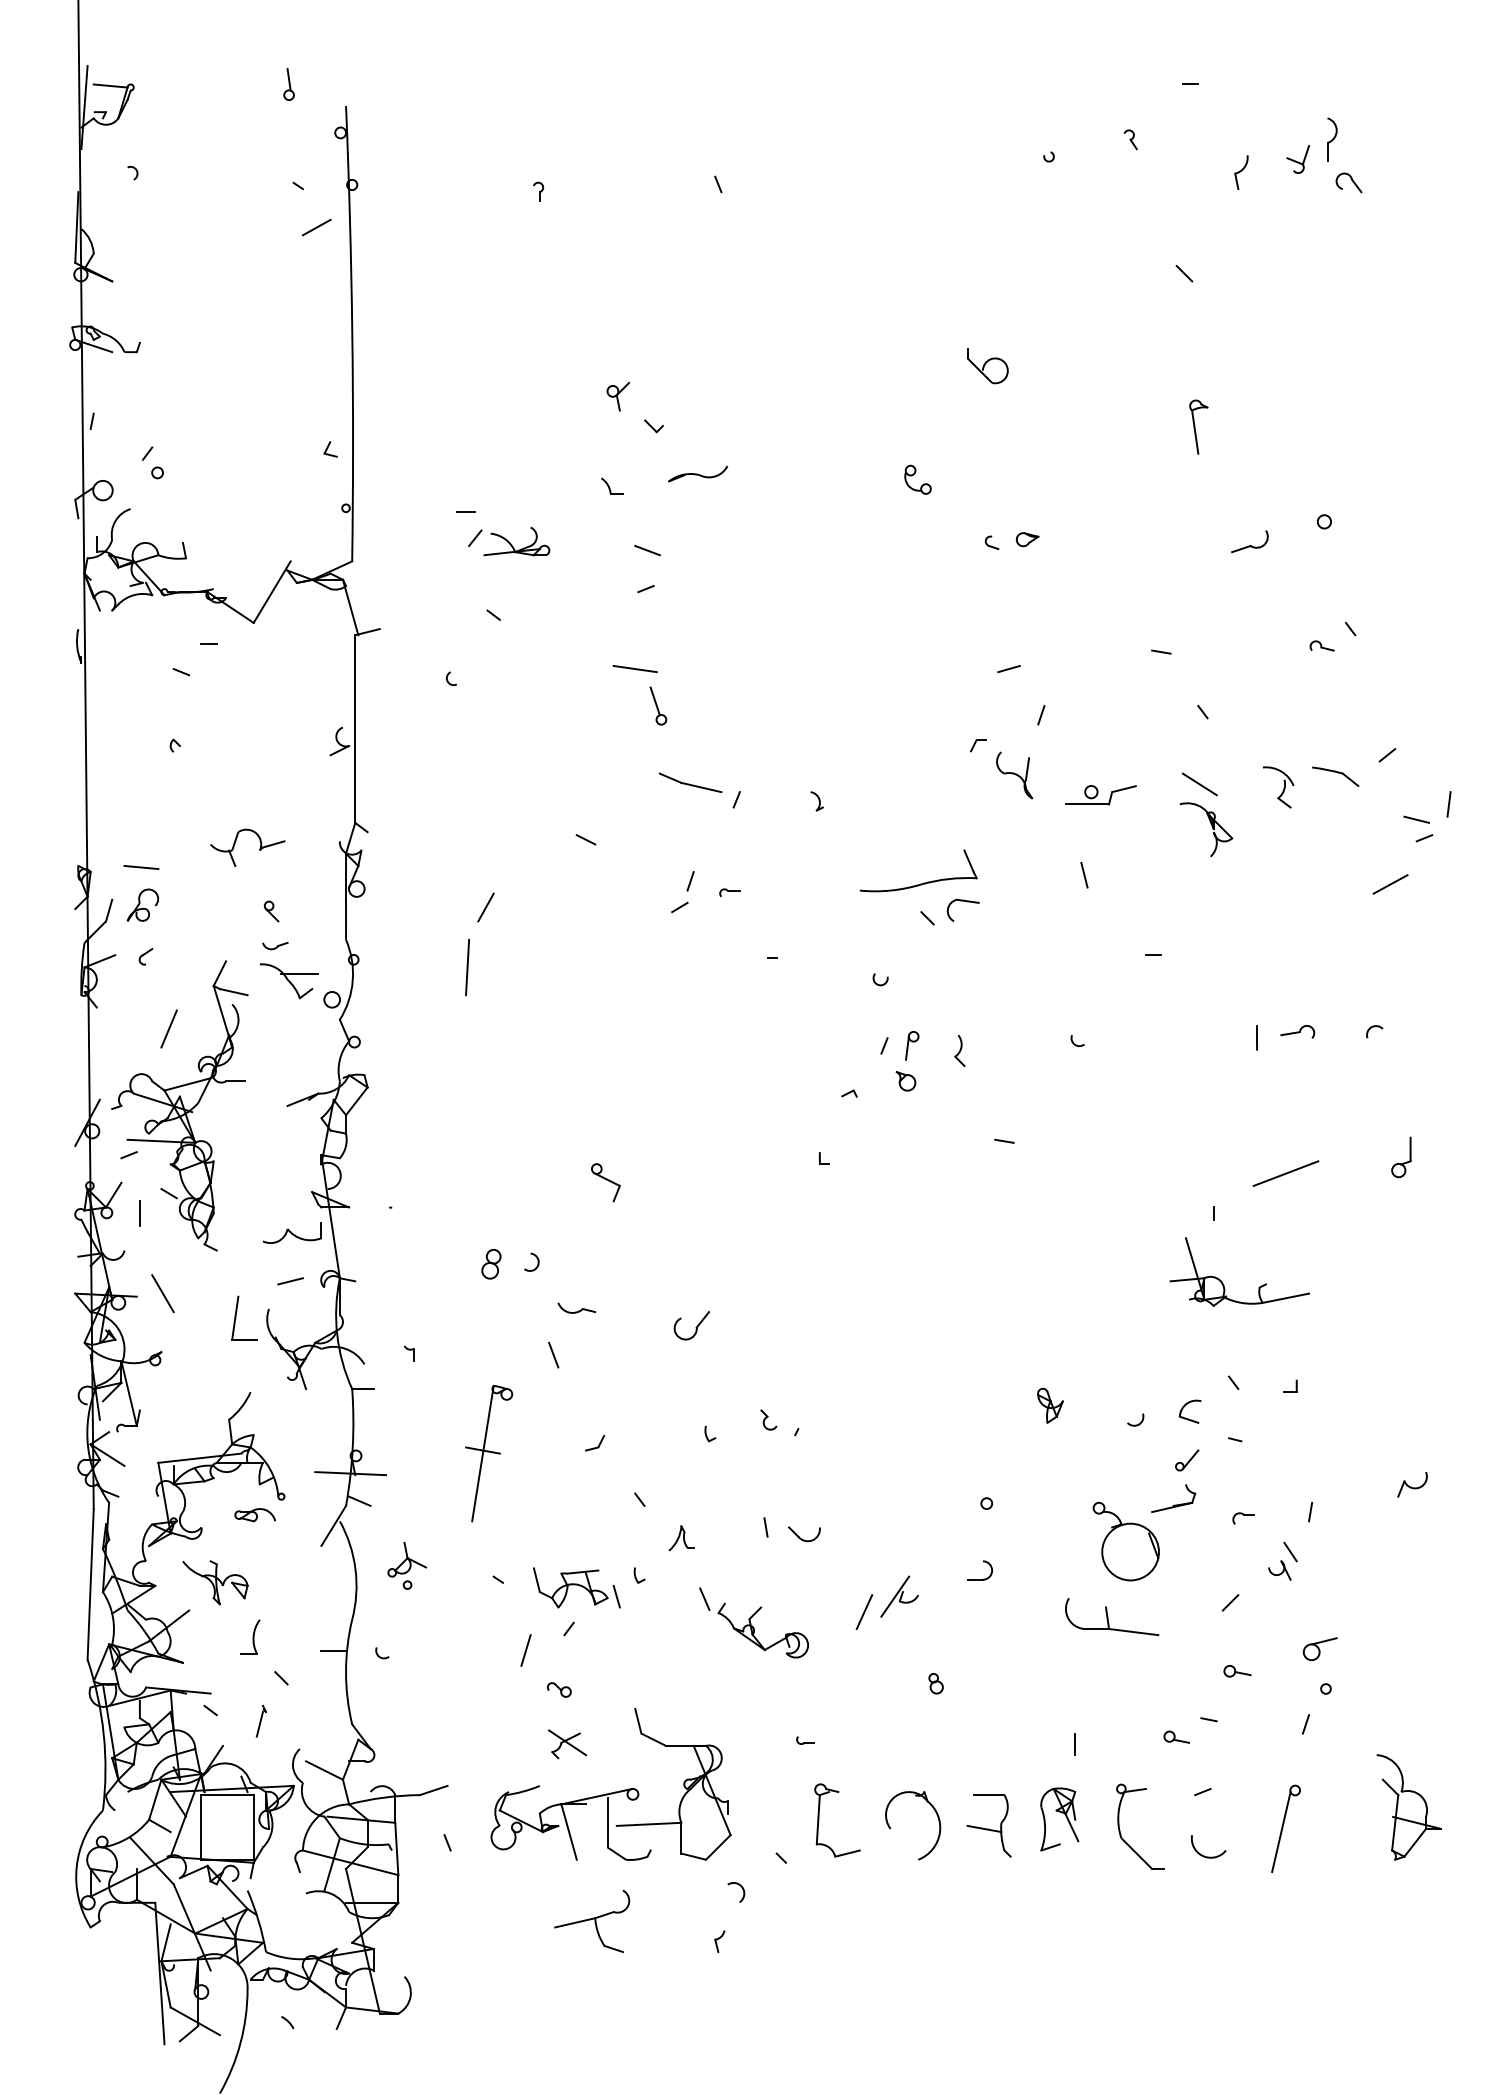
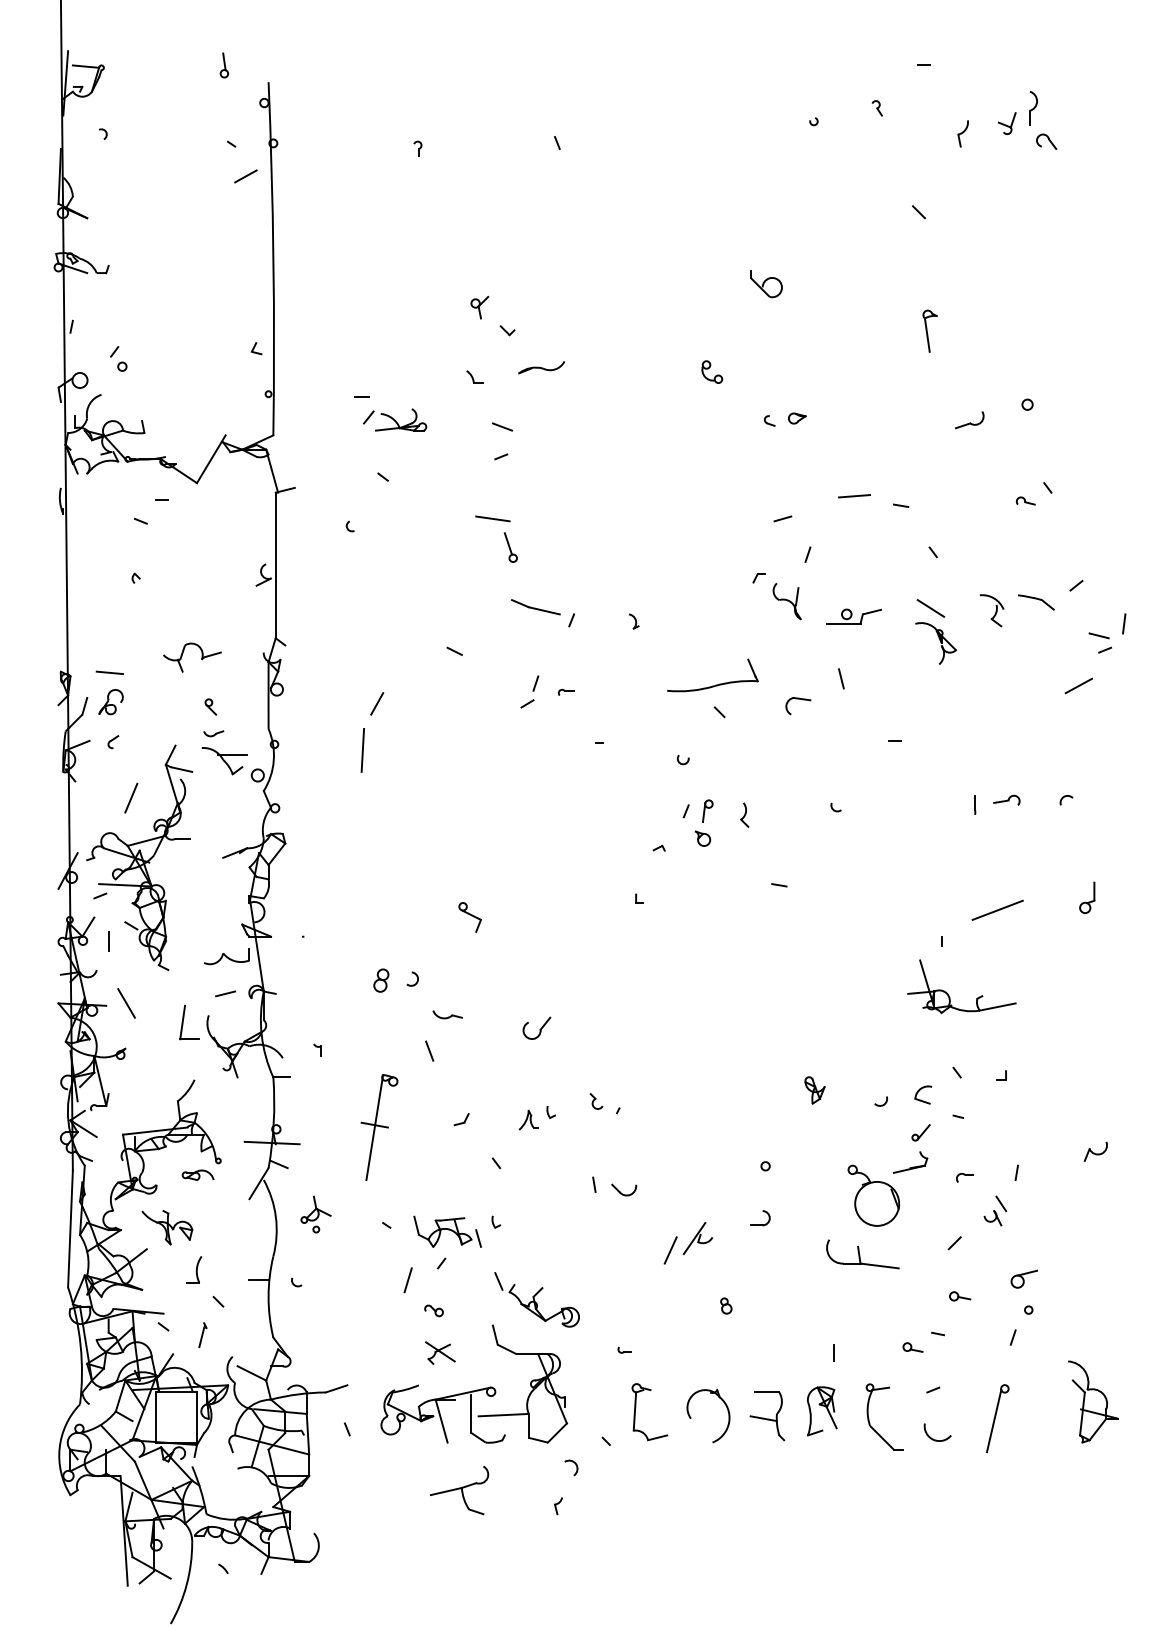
line: (1101, 640) -> (854, 496), added
part: (963, 901) -> (798, 699), moved
part: (681, 1537) -> (528, 1119), moved
part: (753, 1622) -> (536, 1299), moved

